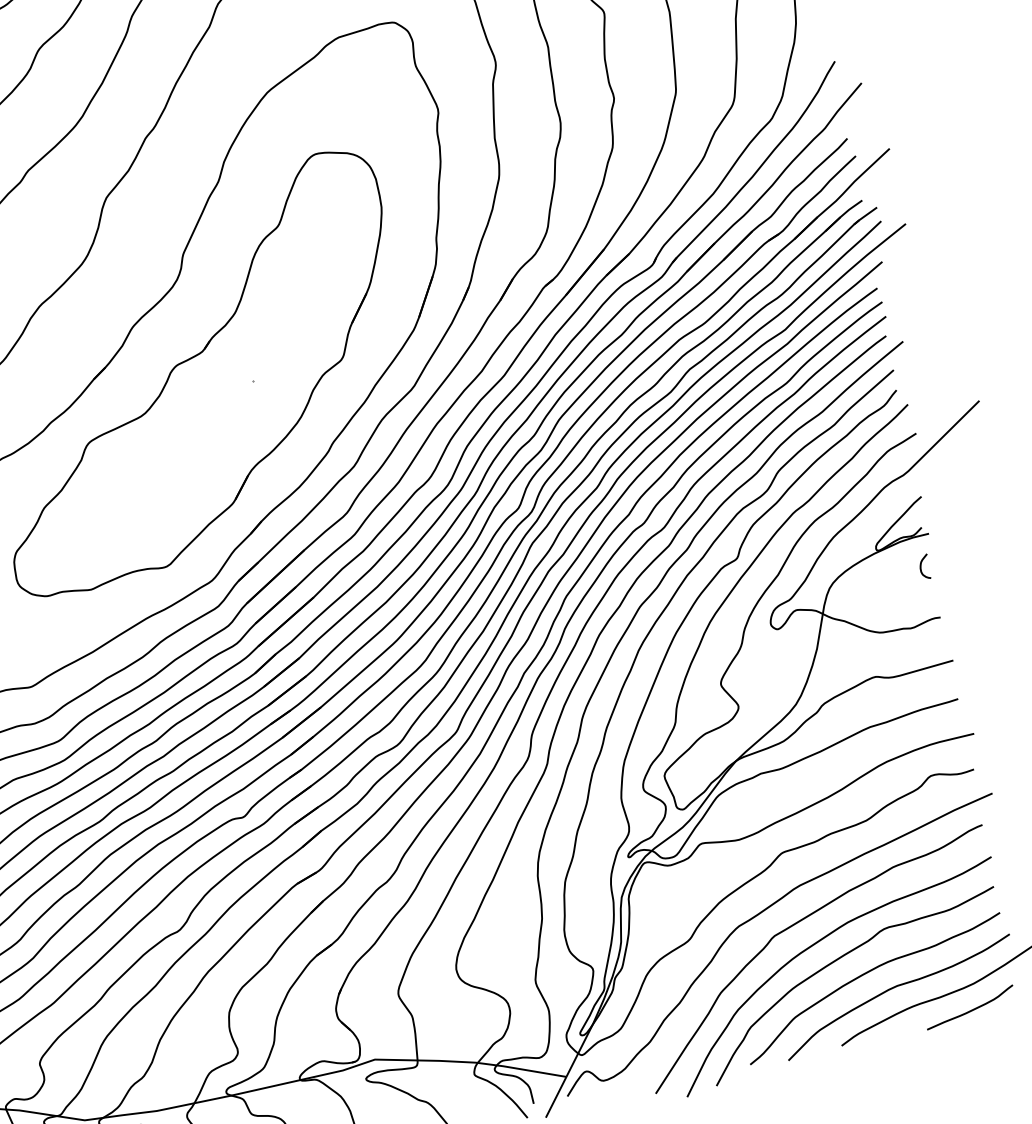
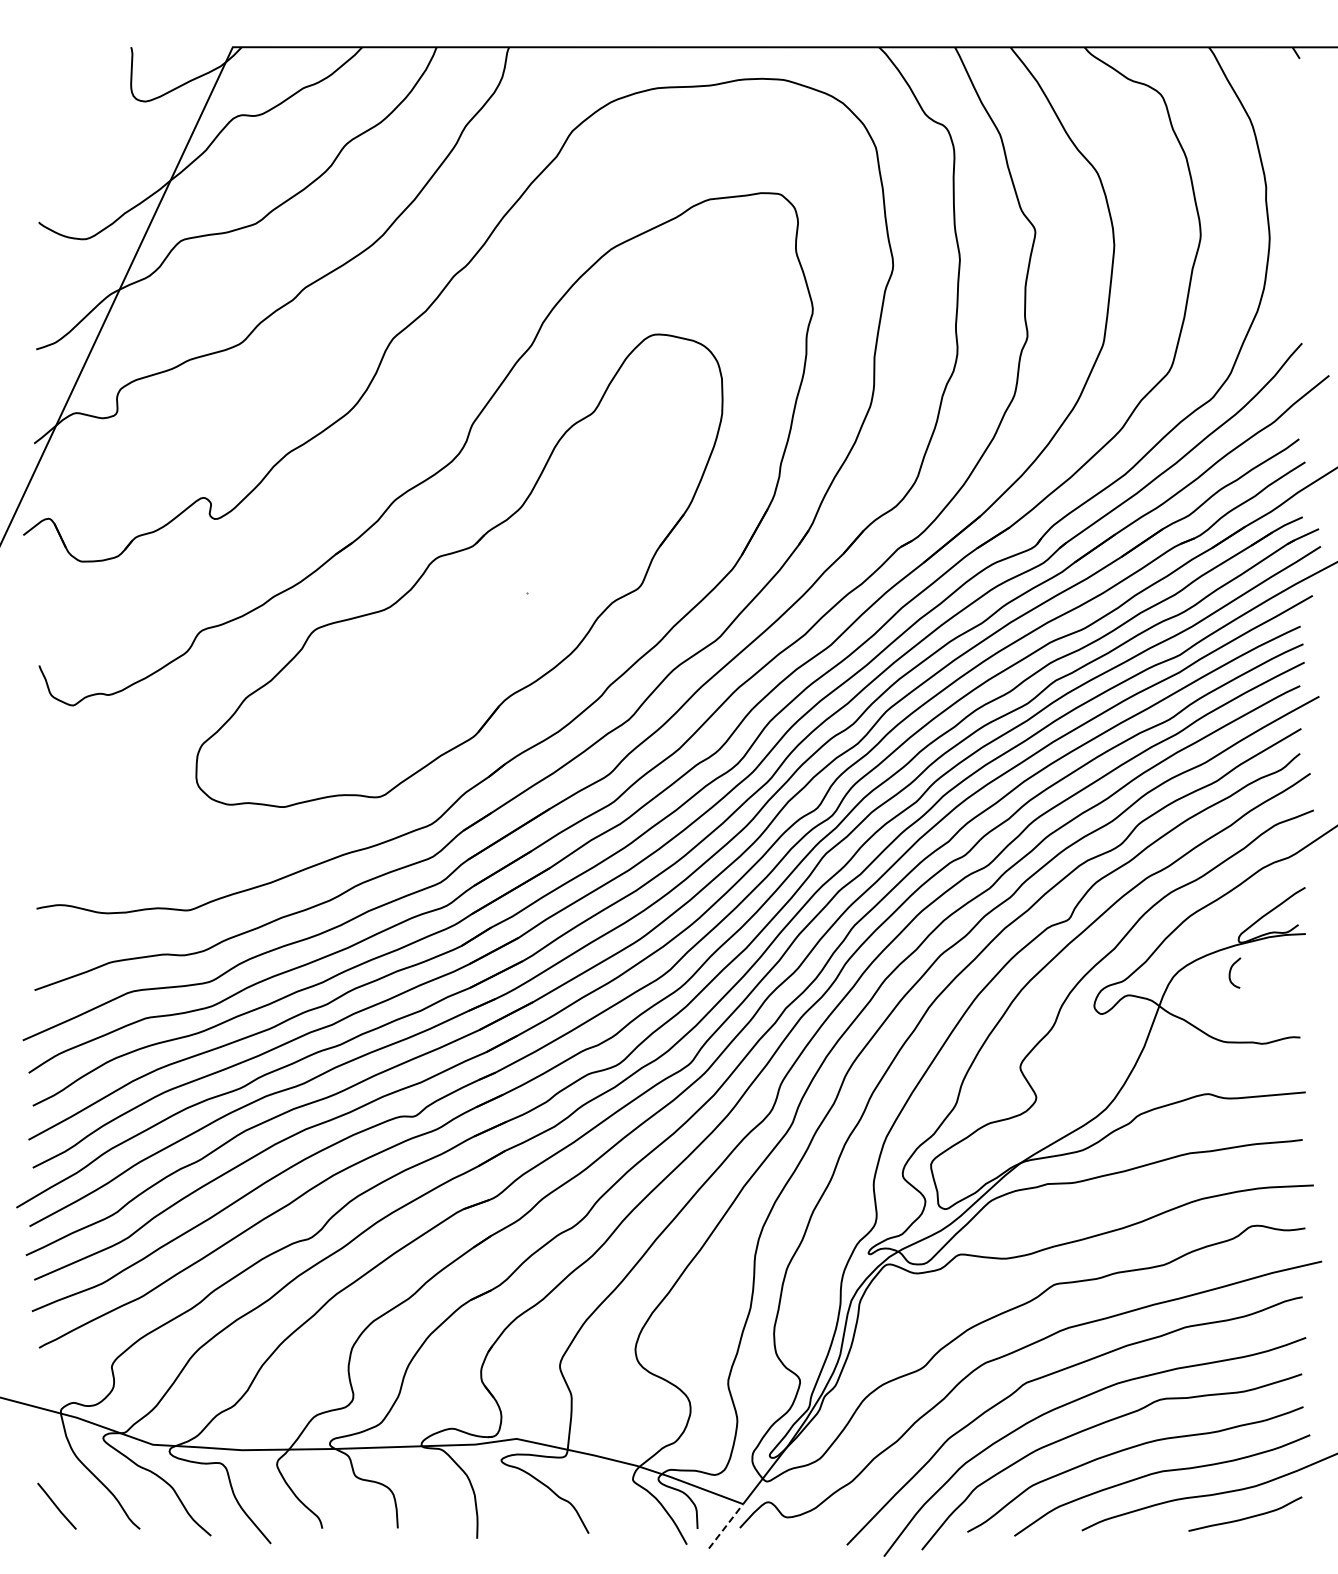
curve: (921, 565) -> (1231, 970), moved
line: (556, 1096) -> (726, 1525), solid -> dashed

